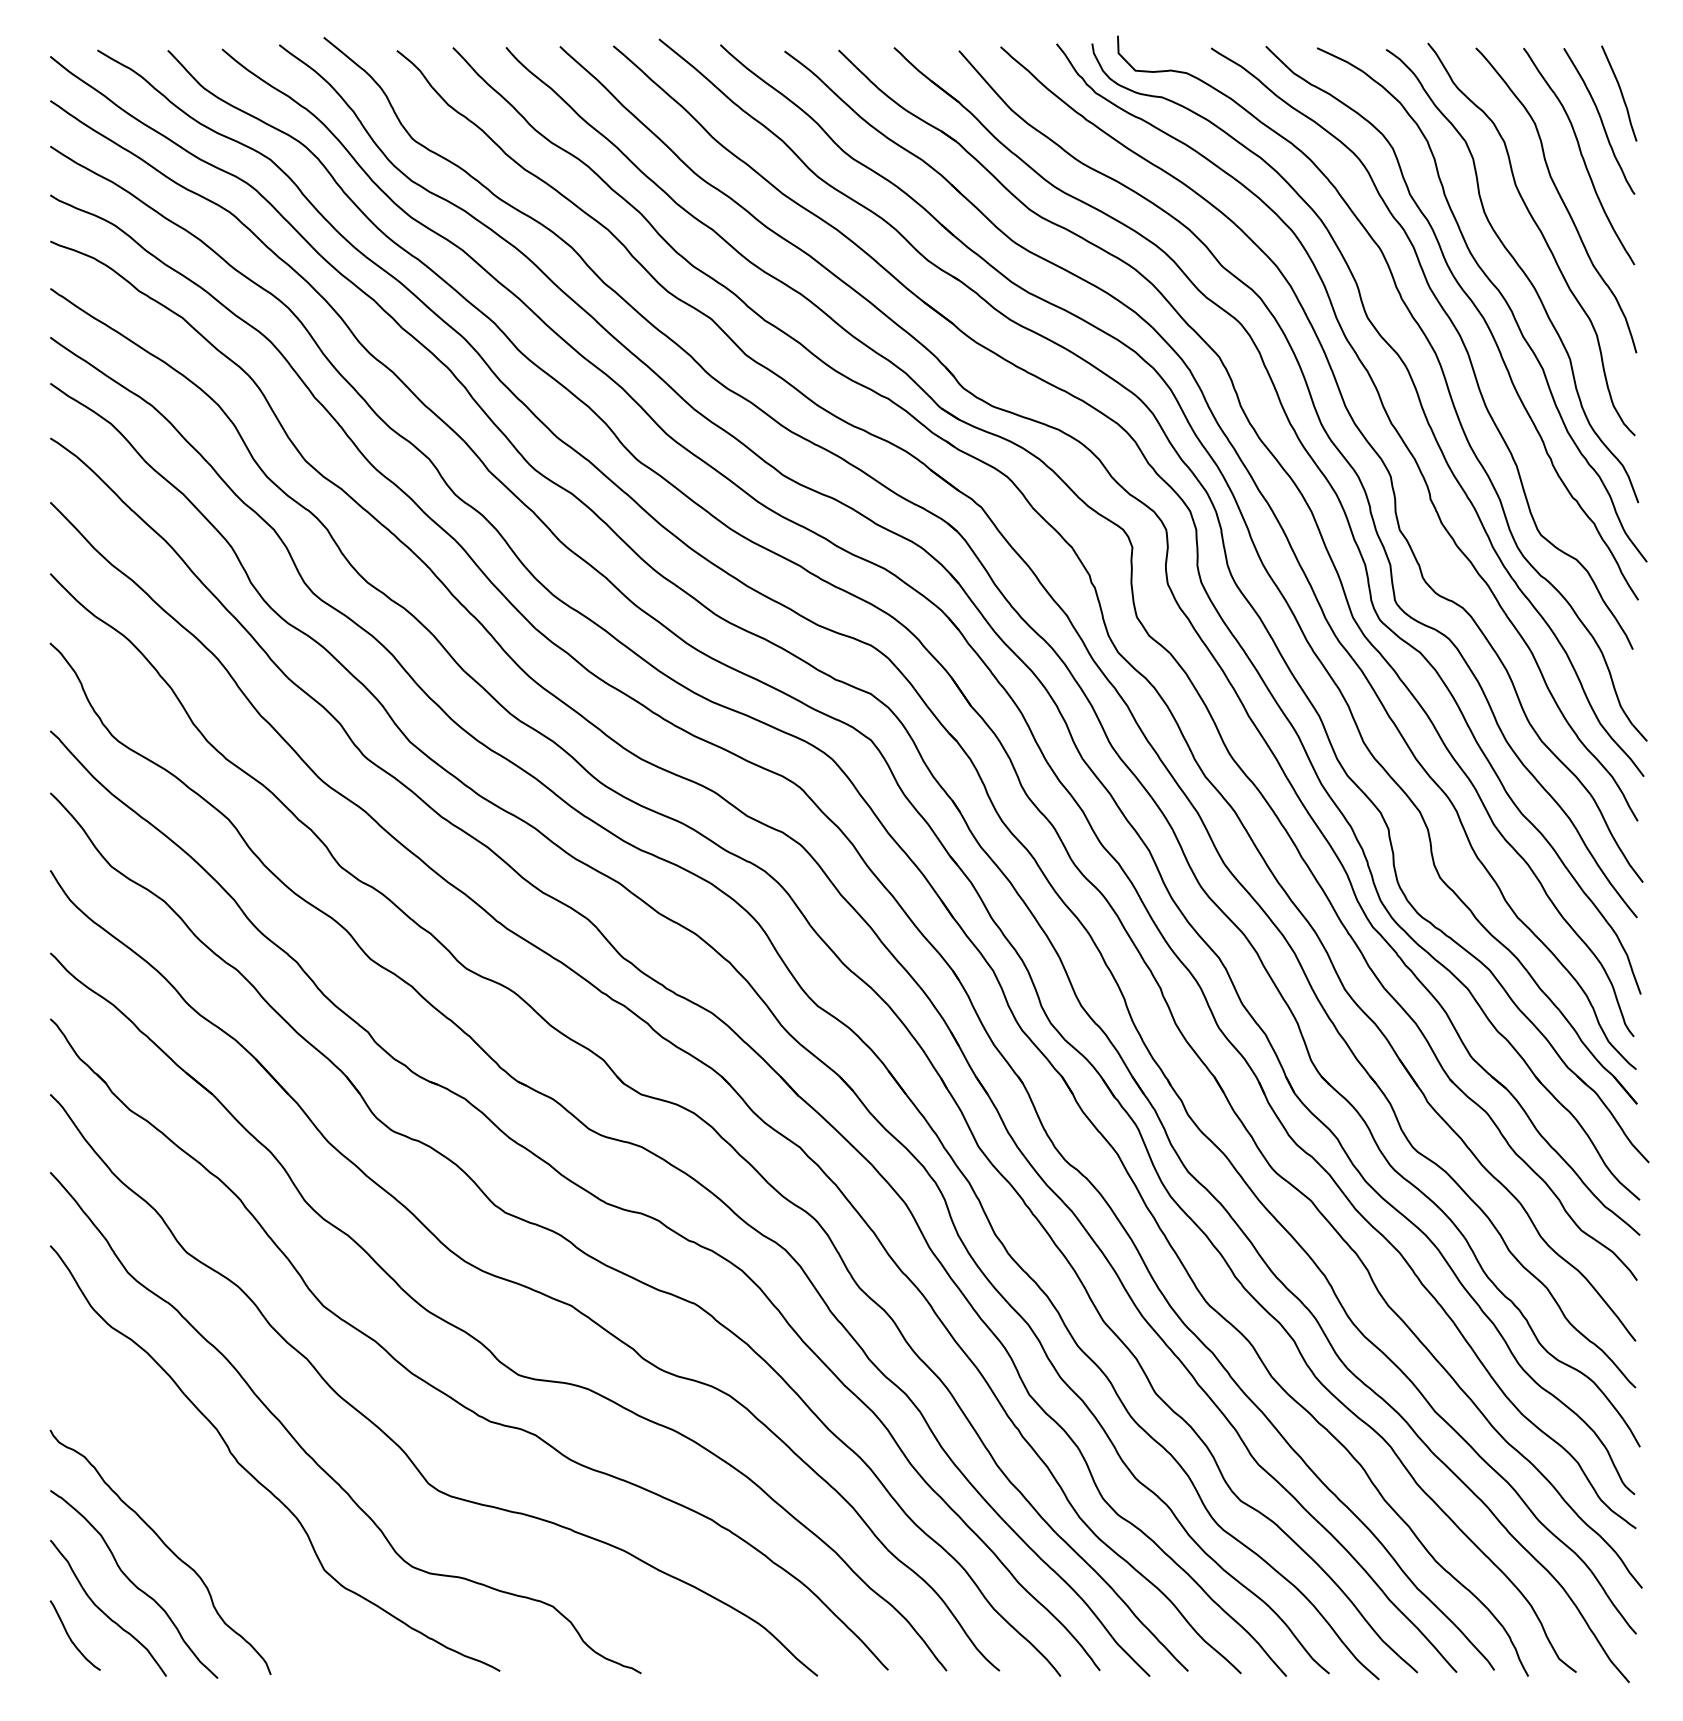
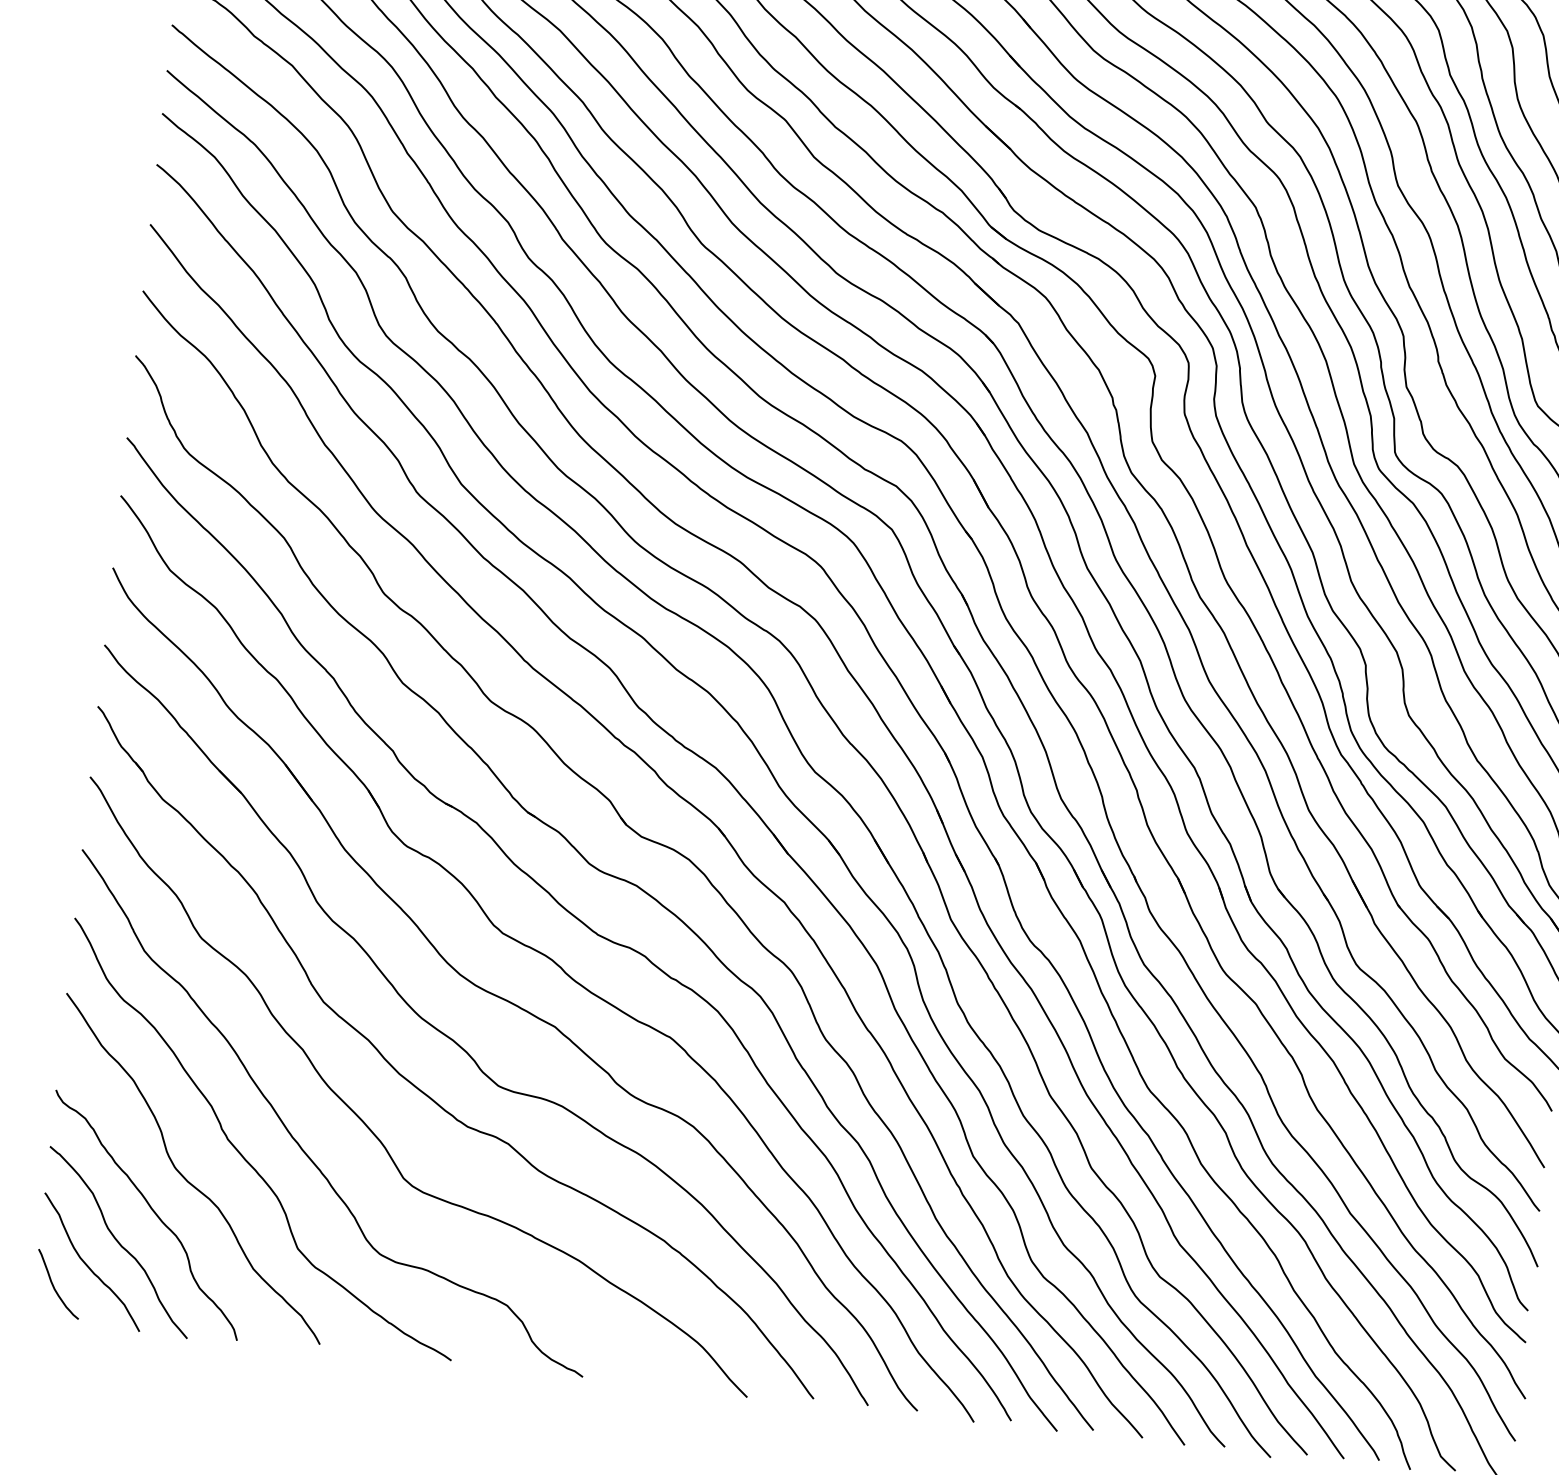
curve: (195, 1506) -> (183, 1176), added

